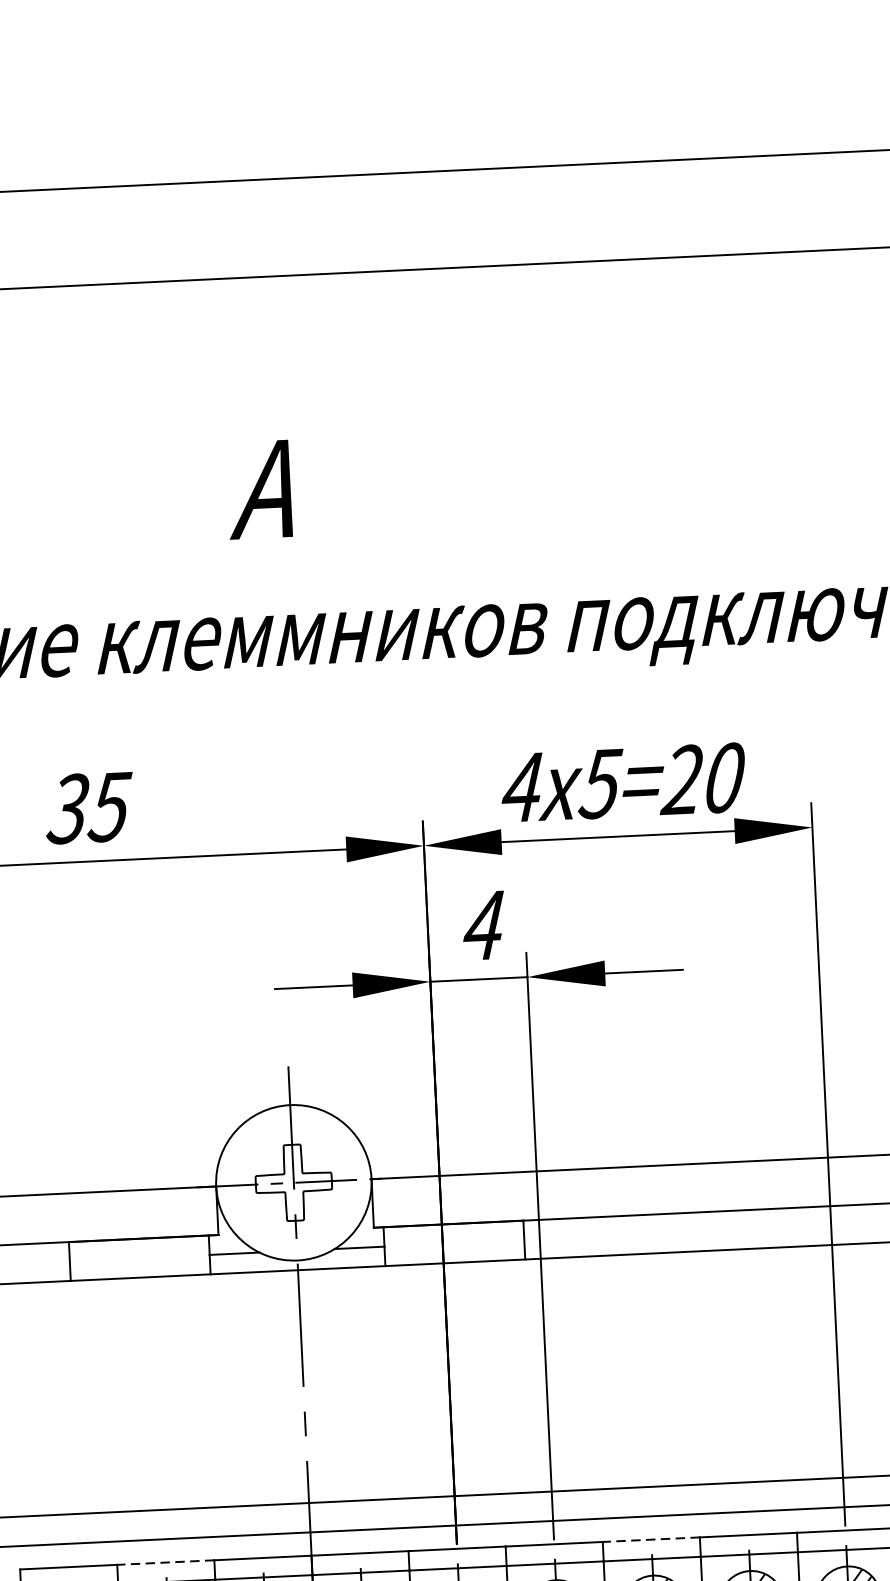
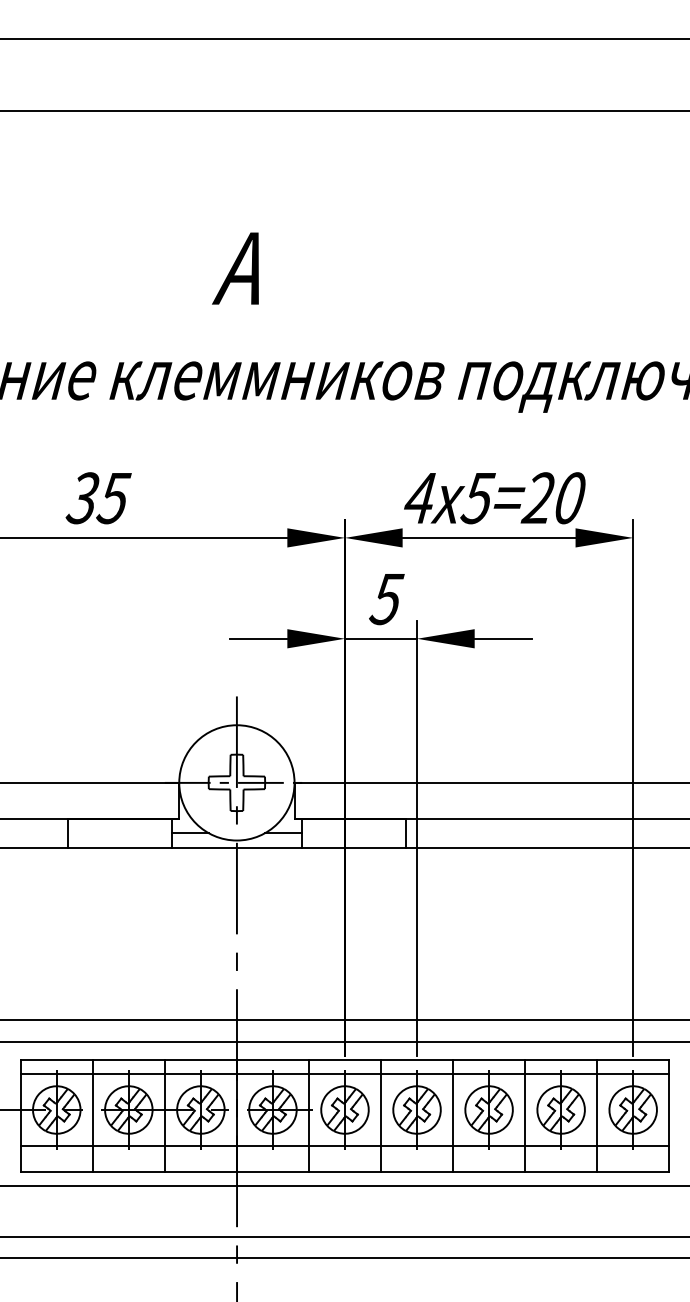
text: (483, 926) -> (386, 599), 4 -> 5
line: (650, 1539) -> (488, 1059), dashed -> solid
line: (165, 1562) -> (128, 1059), dashed -> solid

